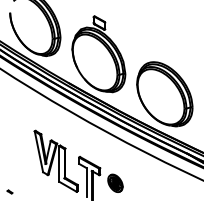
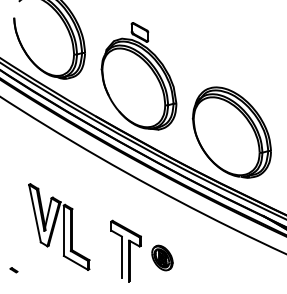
part: (55, 160) -> (58, 225), moved

